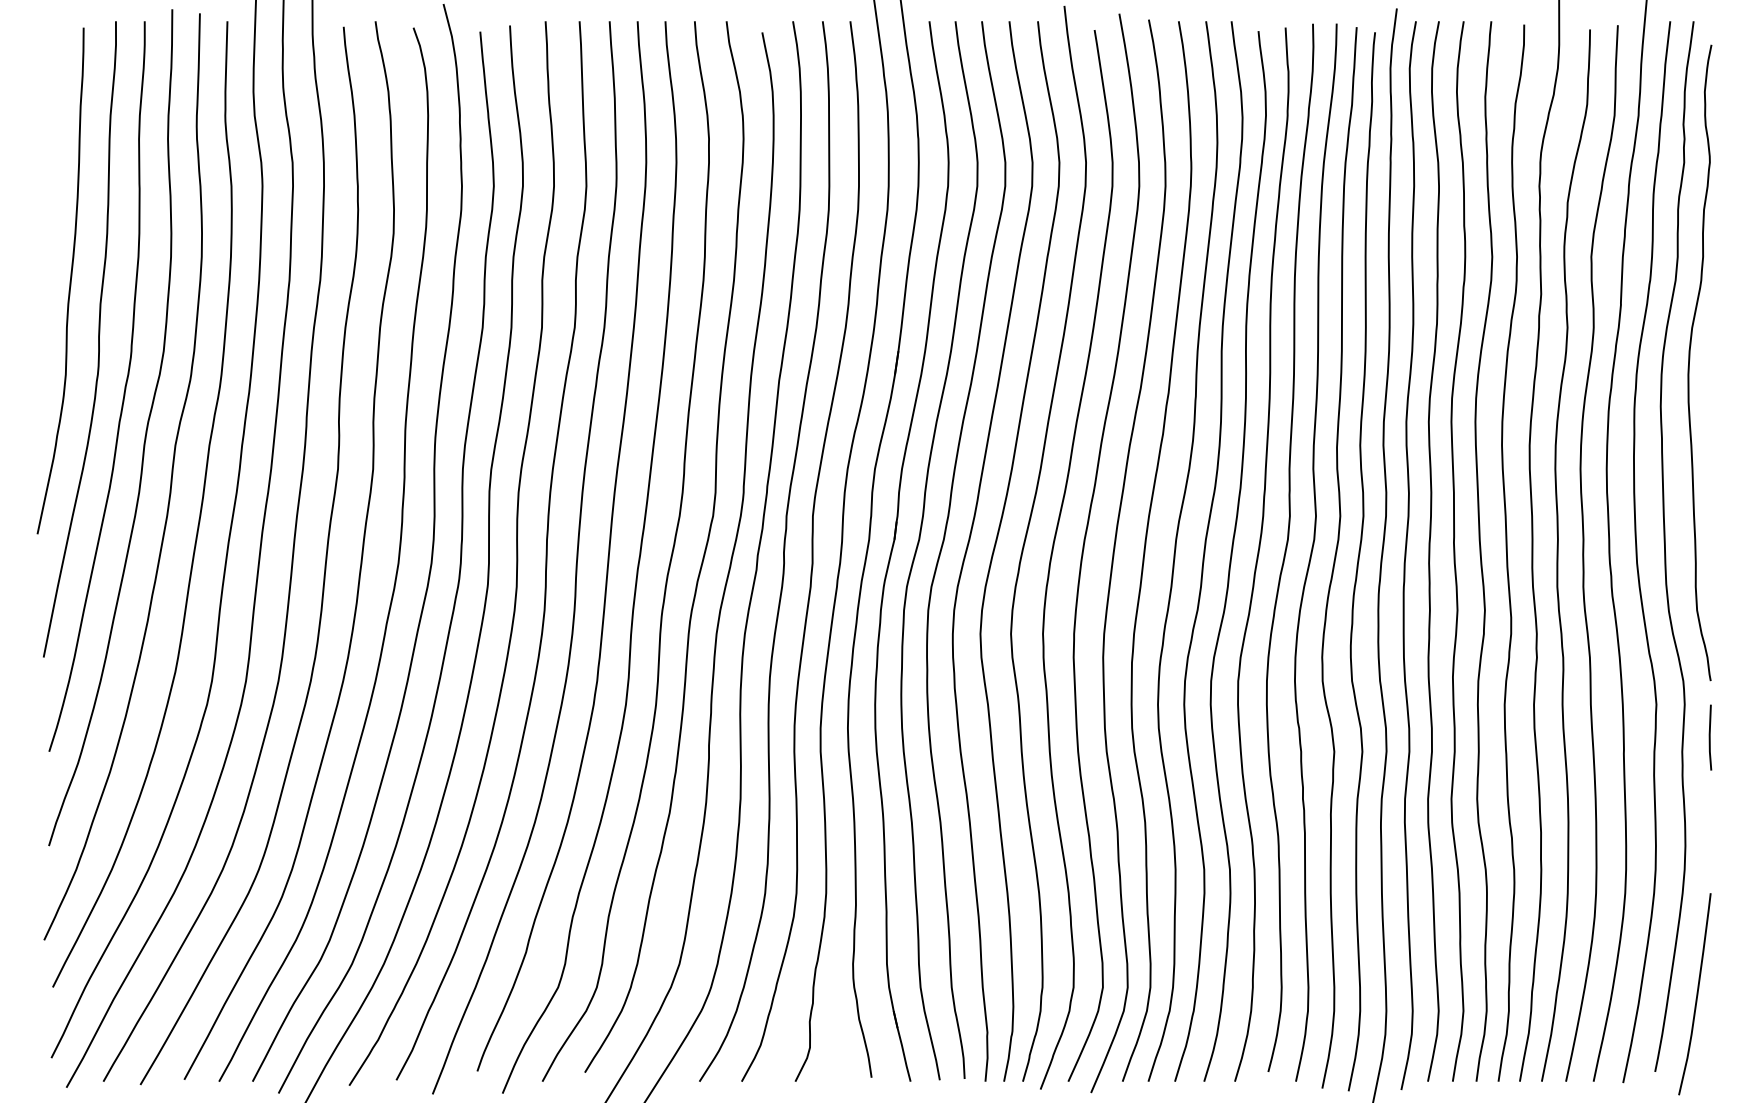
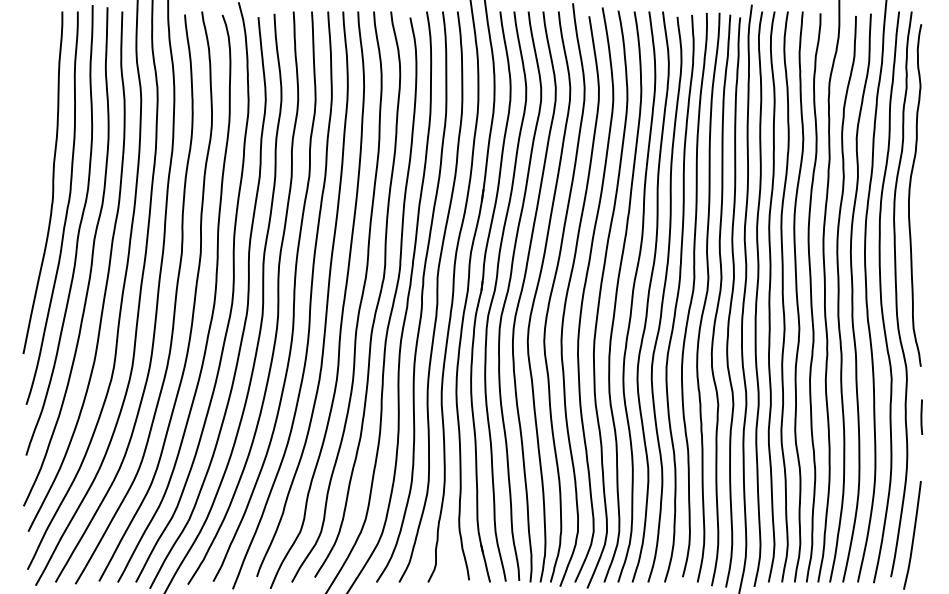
curve: (67, 284) -> (36, 153), removed
line: (1709, 736) -> (921, 416), moved

